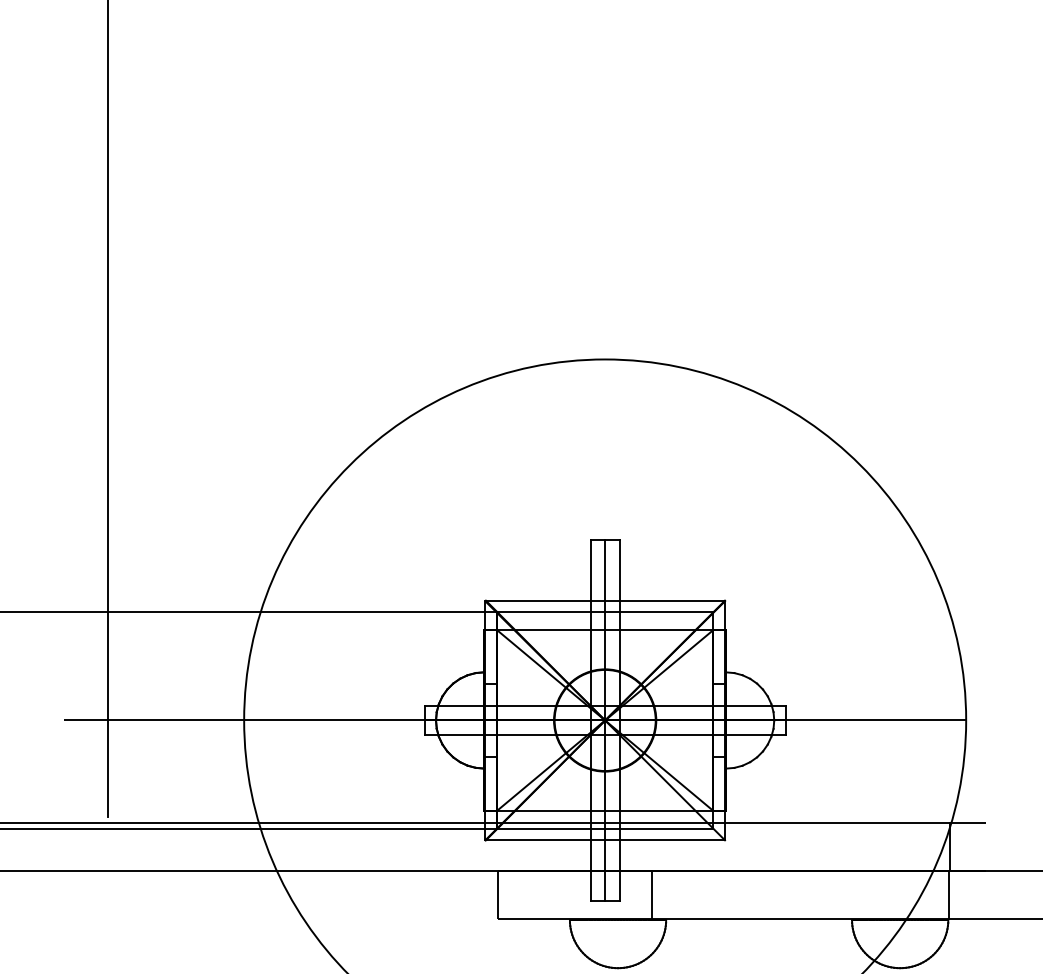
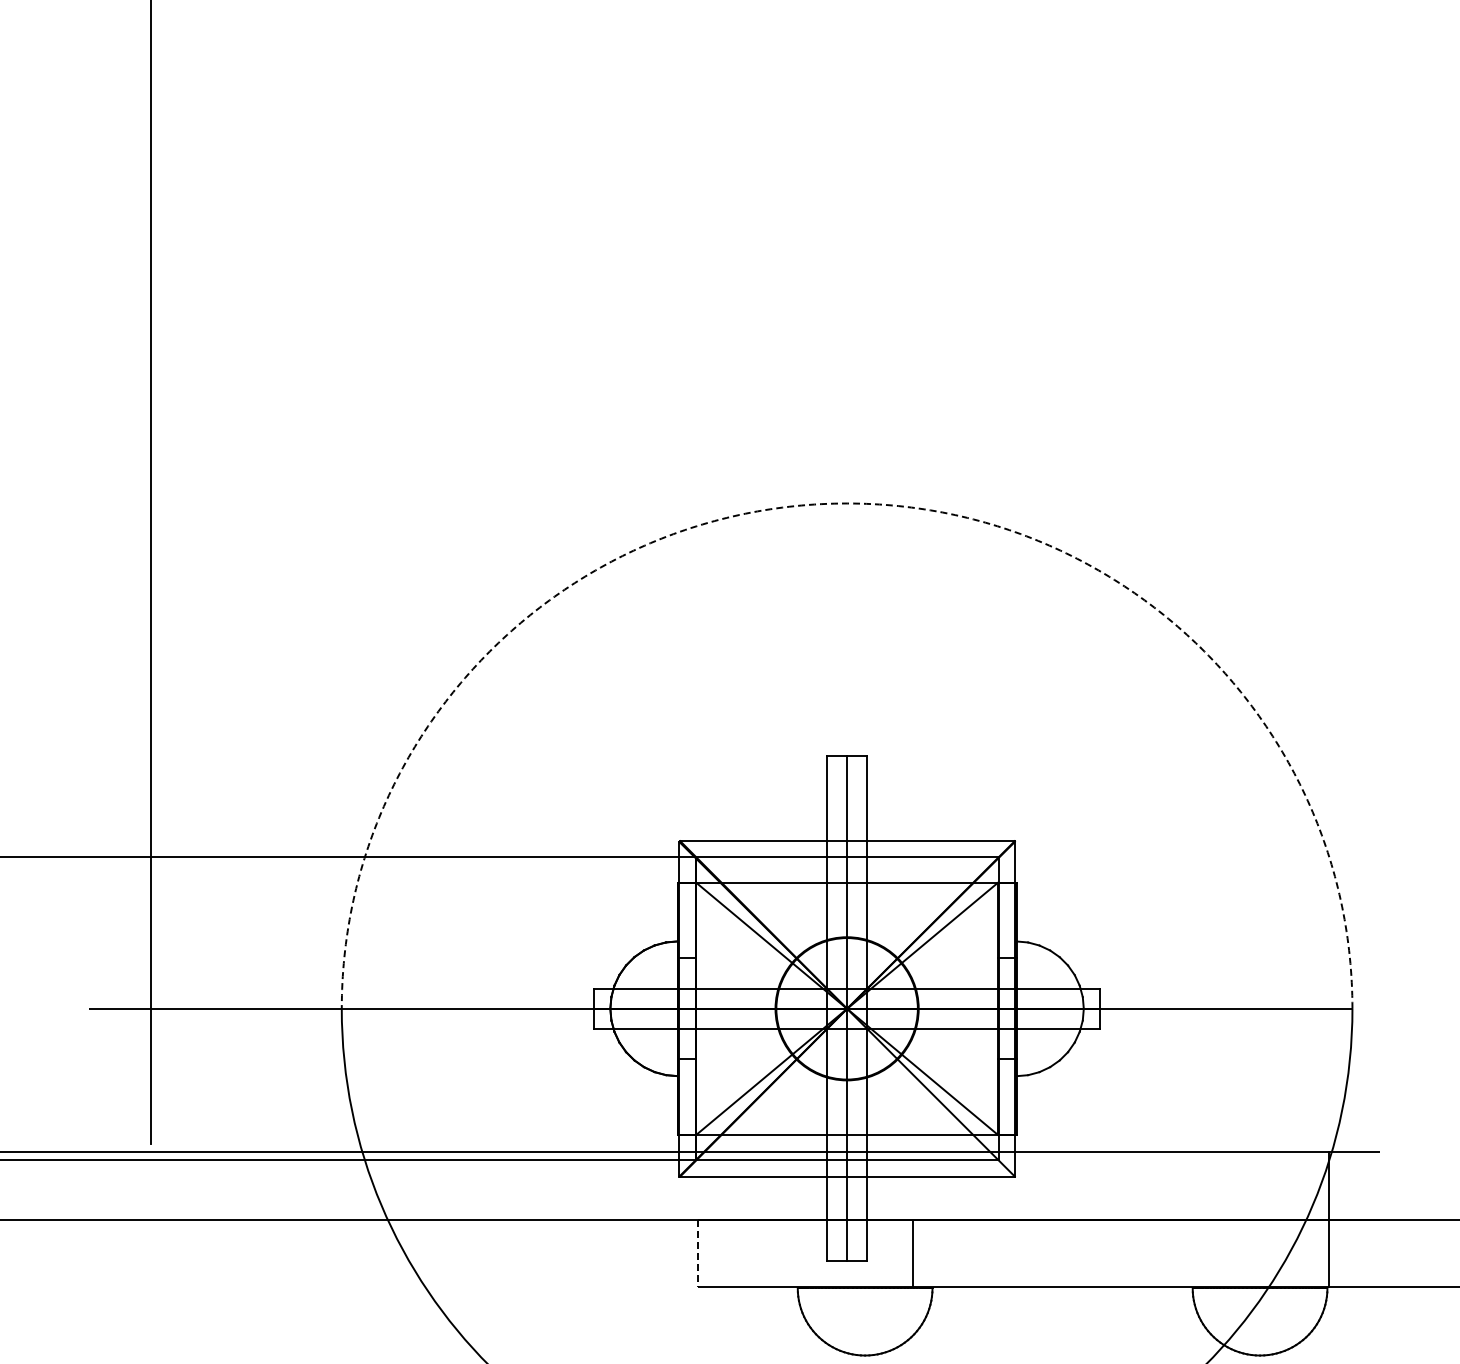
arc: (605, 359) -> (847, 503), solid -> dashed
line: (498, 895) -> (697, 1253), solid -> dashed

